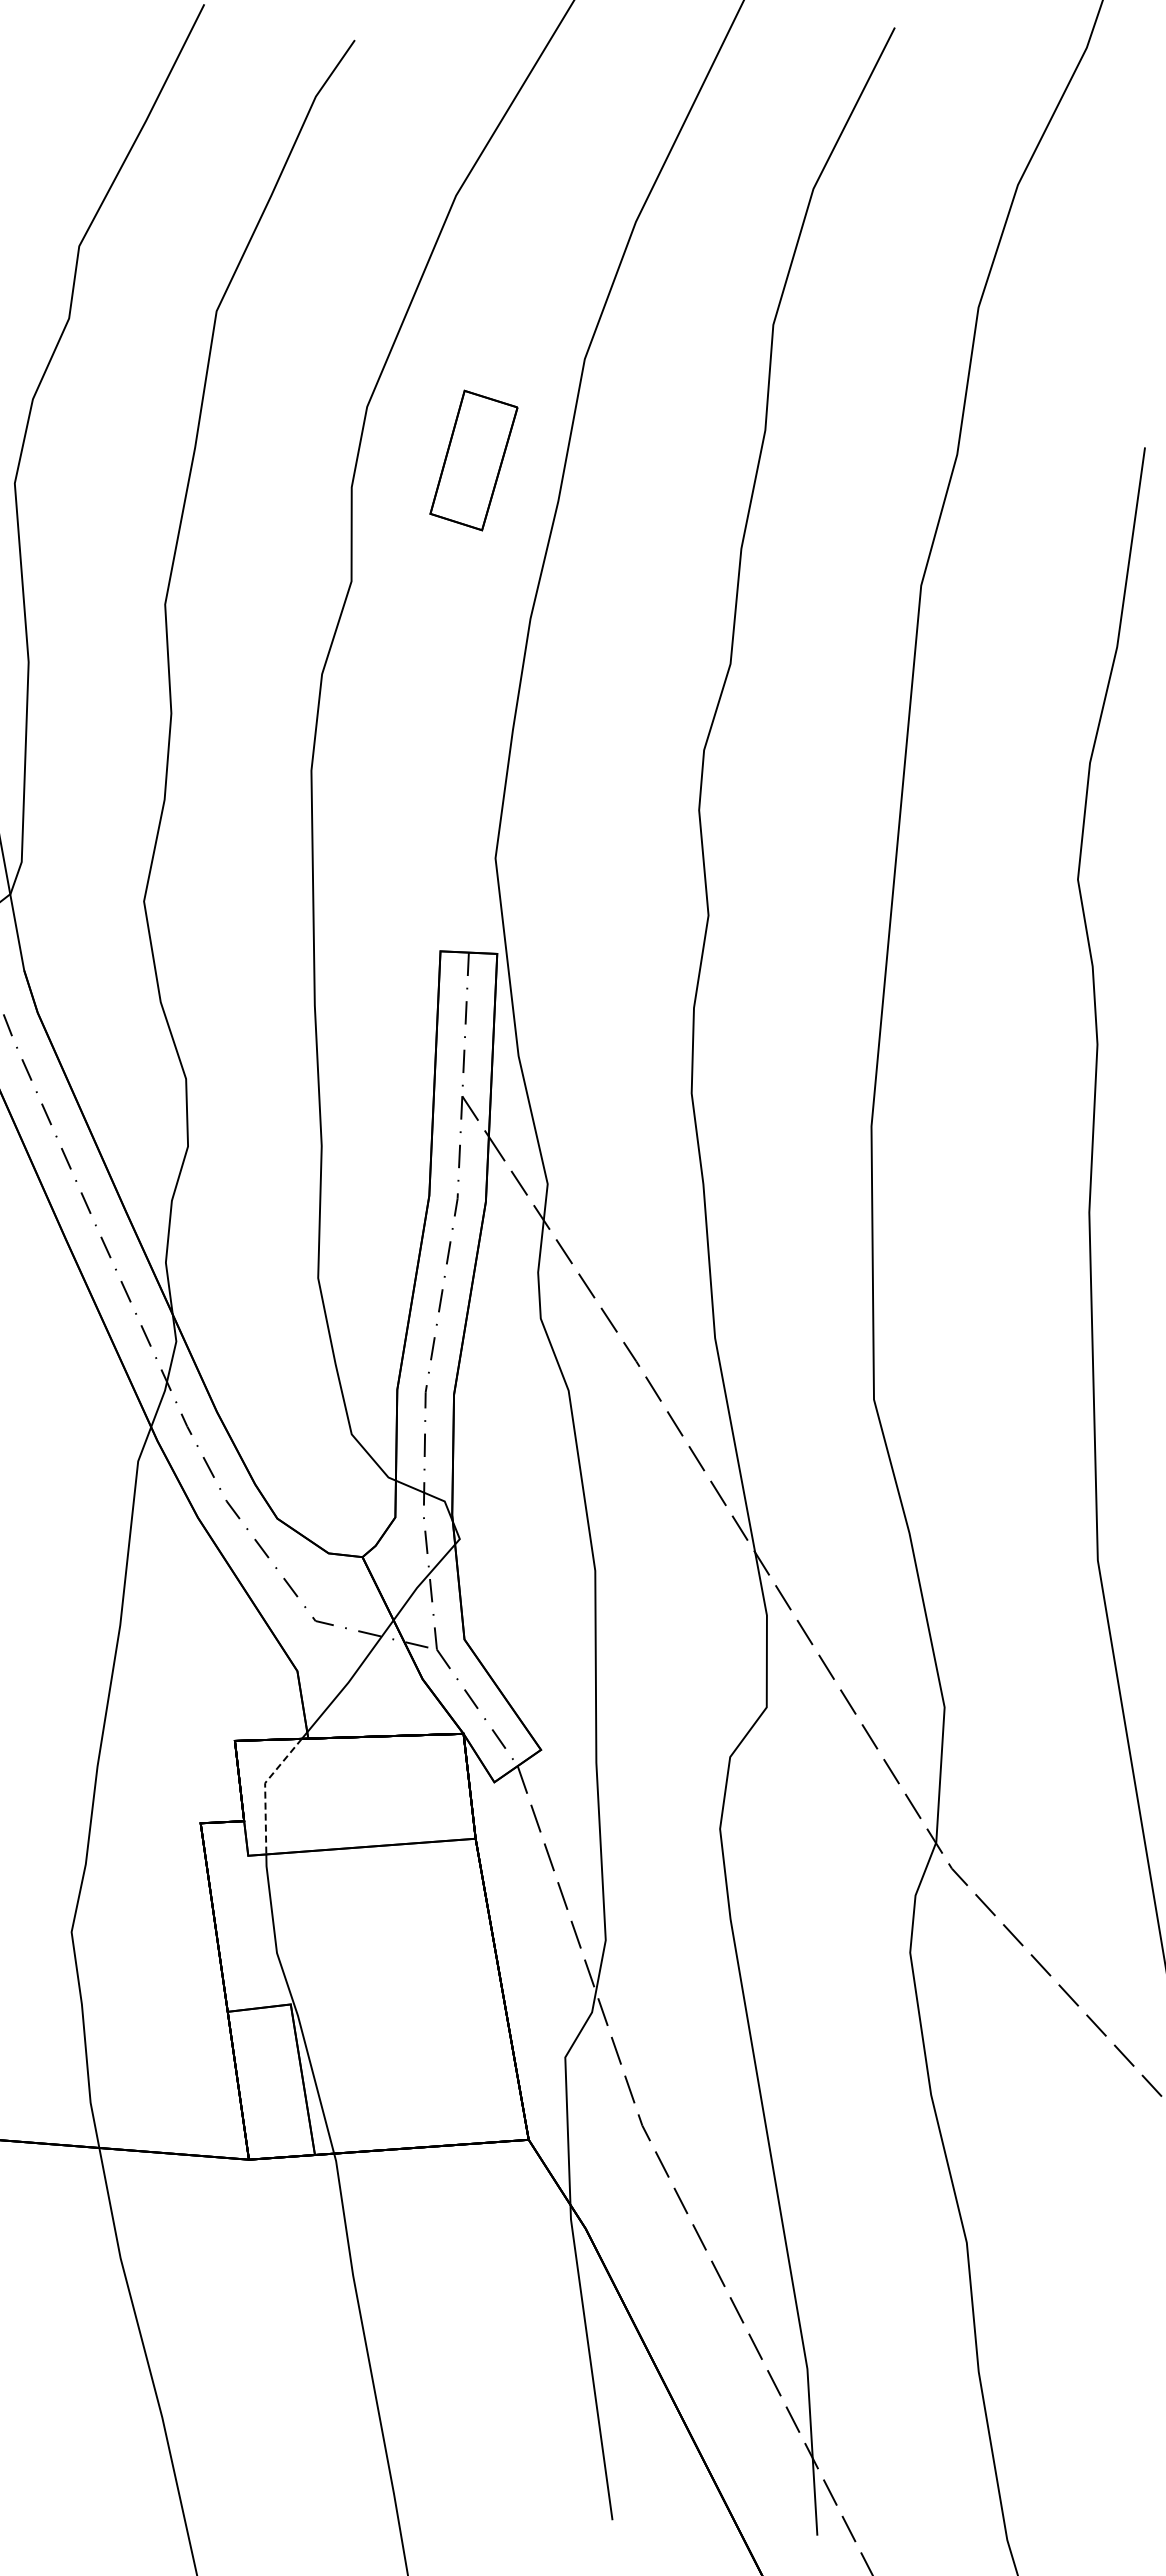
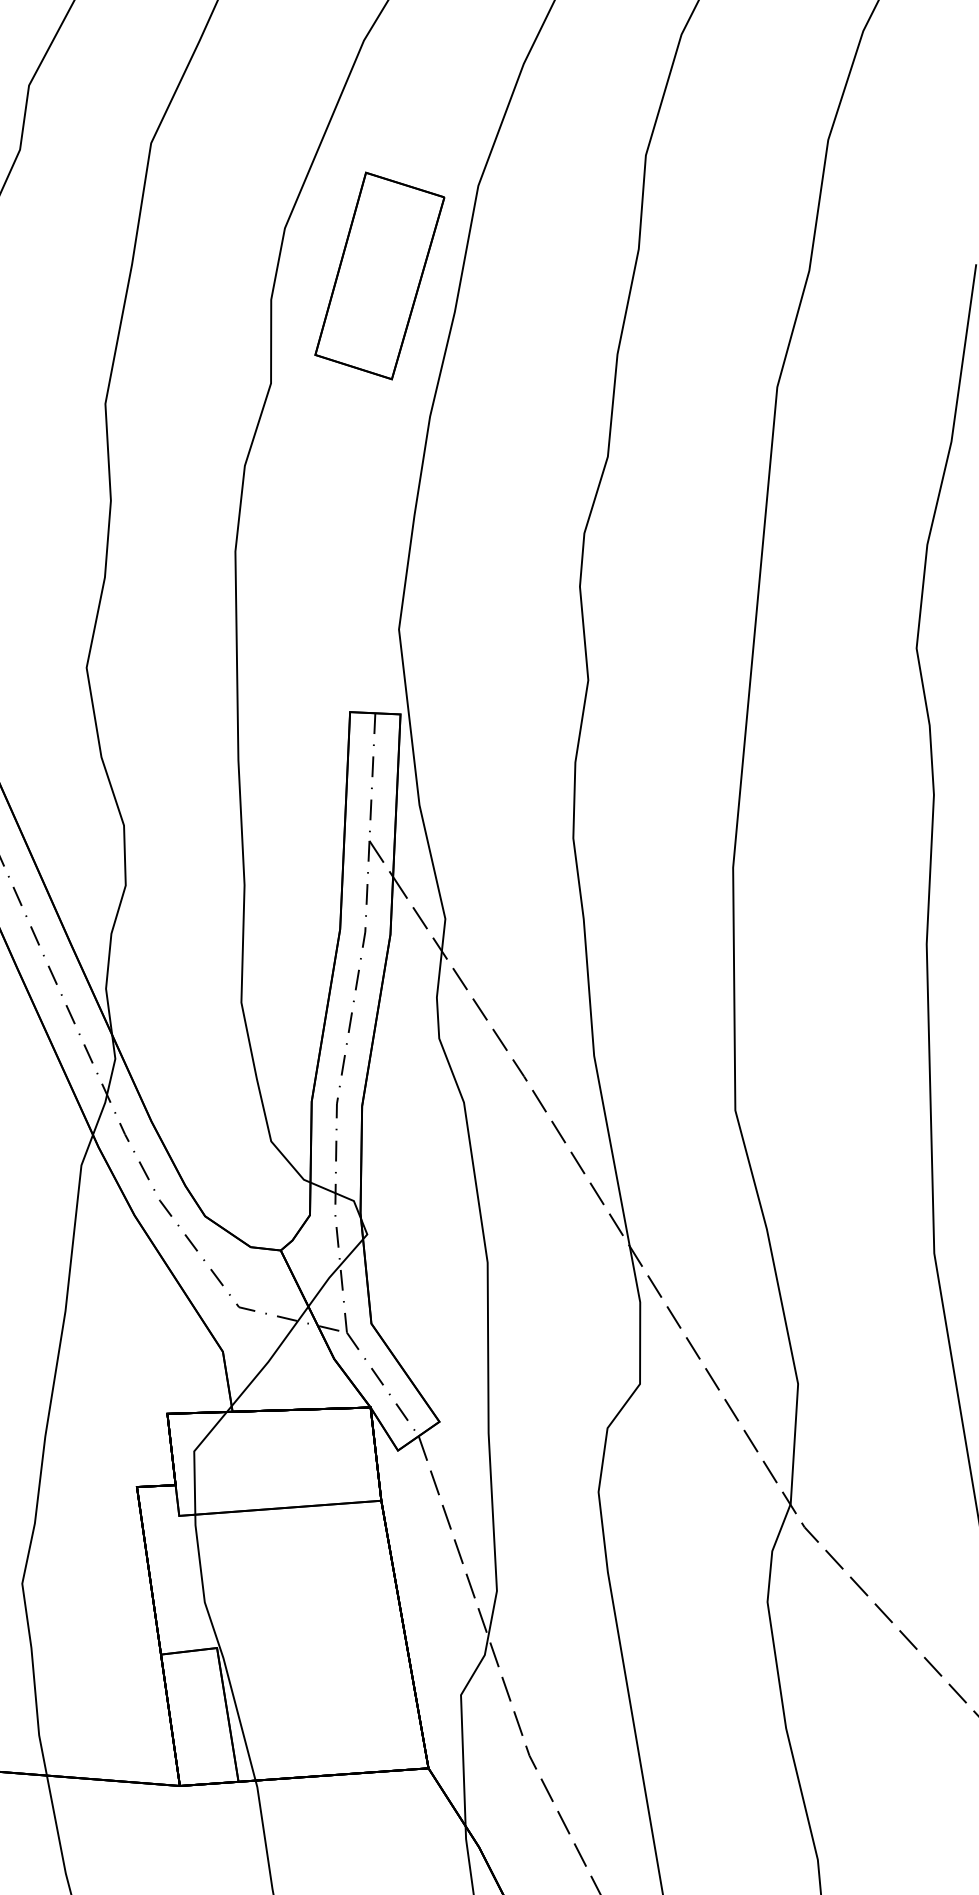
part: (473, 460) -> (379, 275), size x1.67
line: (265, 1790) -> (194, 1457), dashed -> solid

